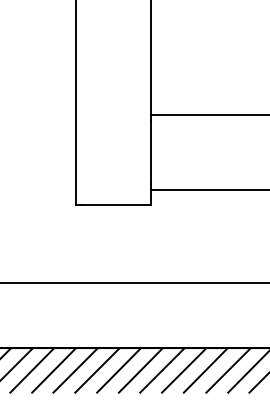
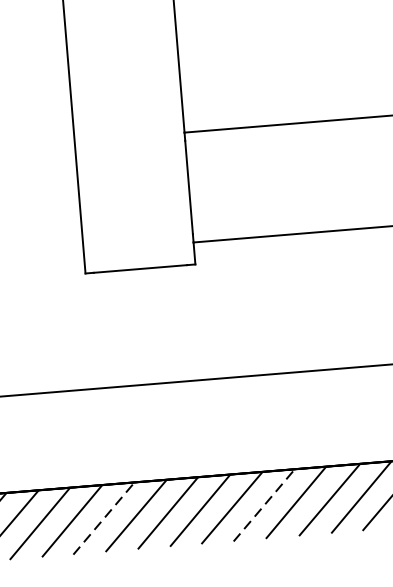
line: (75, 370) -> (104, 518), solid -> dashed
line: (183, 370) -> (263, 505), solid -> dashed

